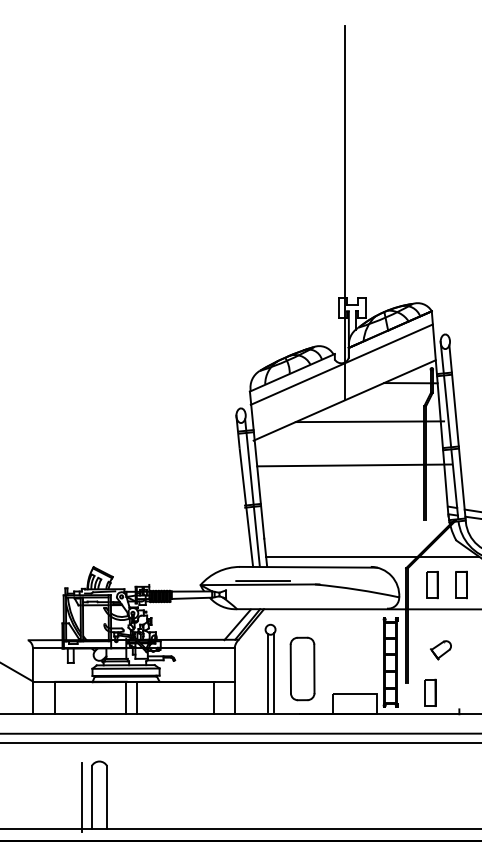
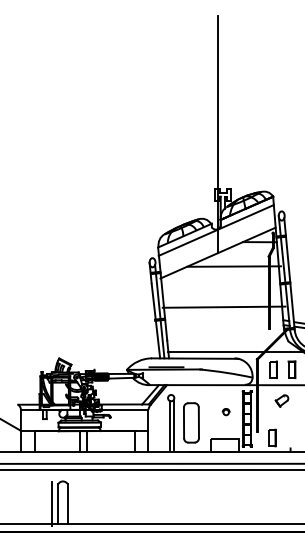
line: (353, 464) -> (223, 306), moved
part: (440, 649) -> (281, 400), moved
part: (356, 652) -> (225, 412), added

